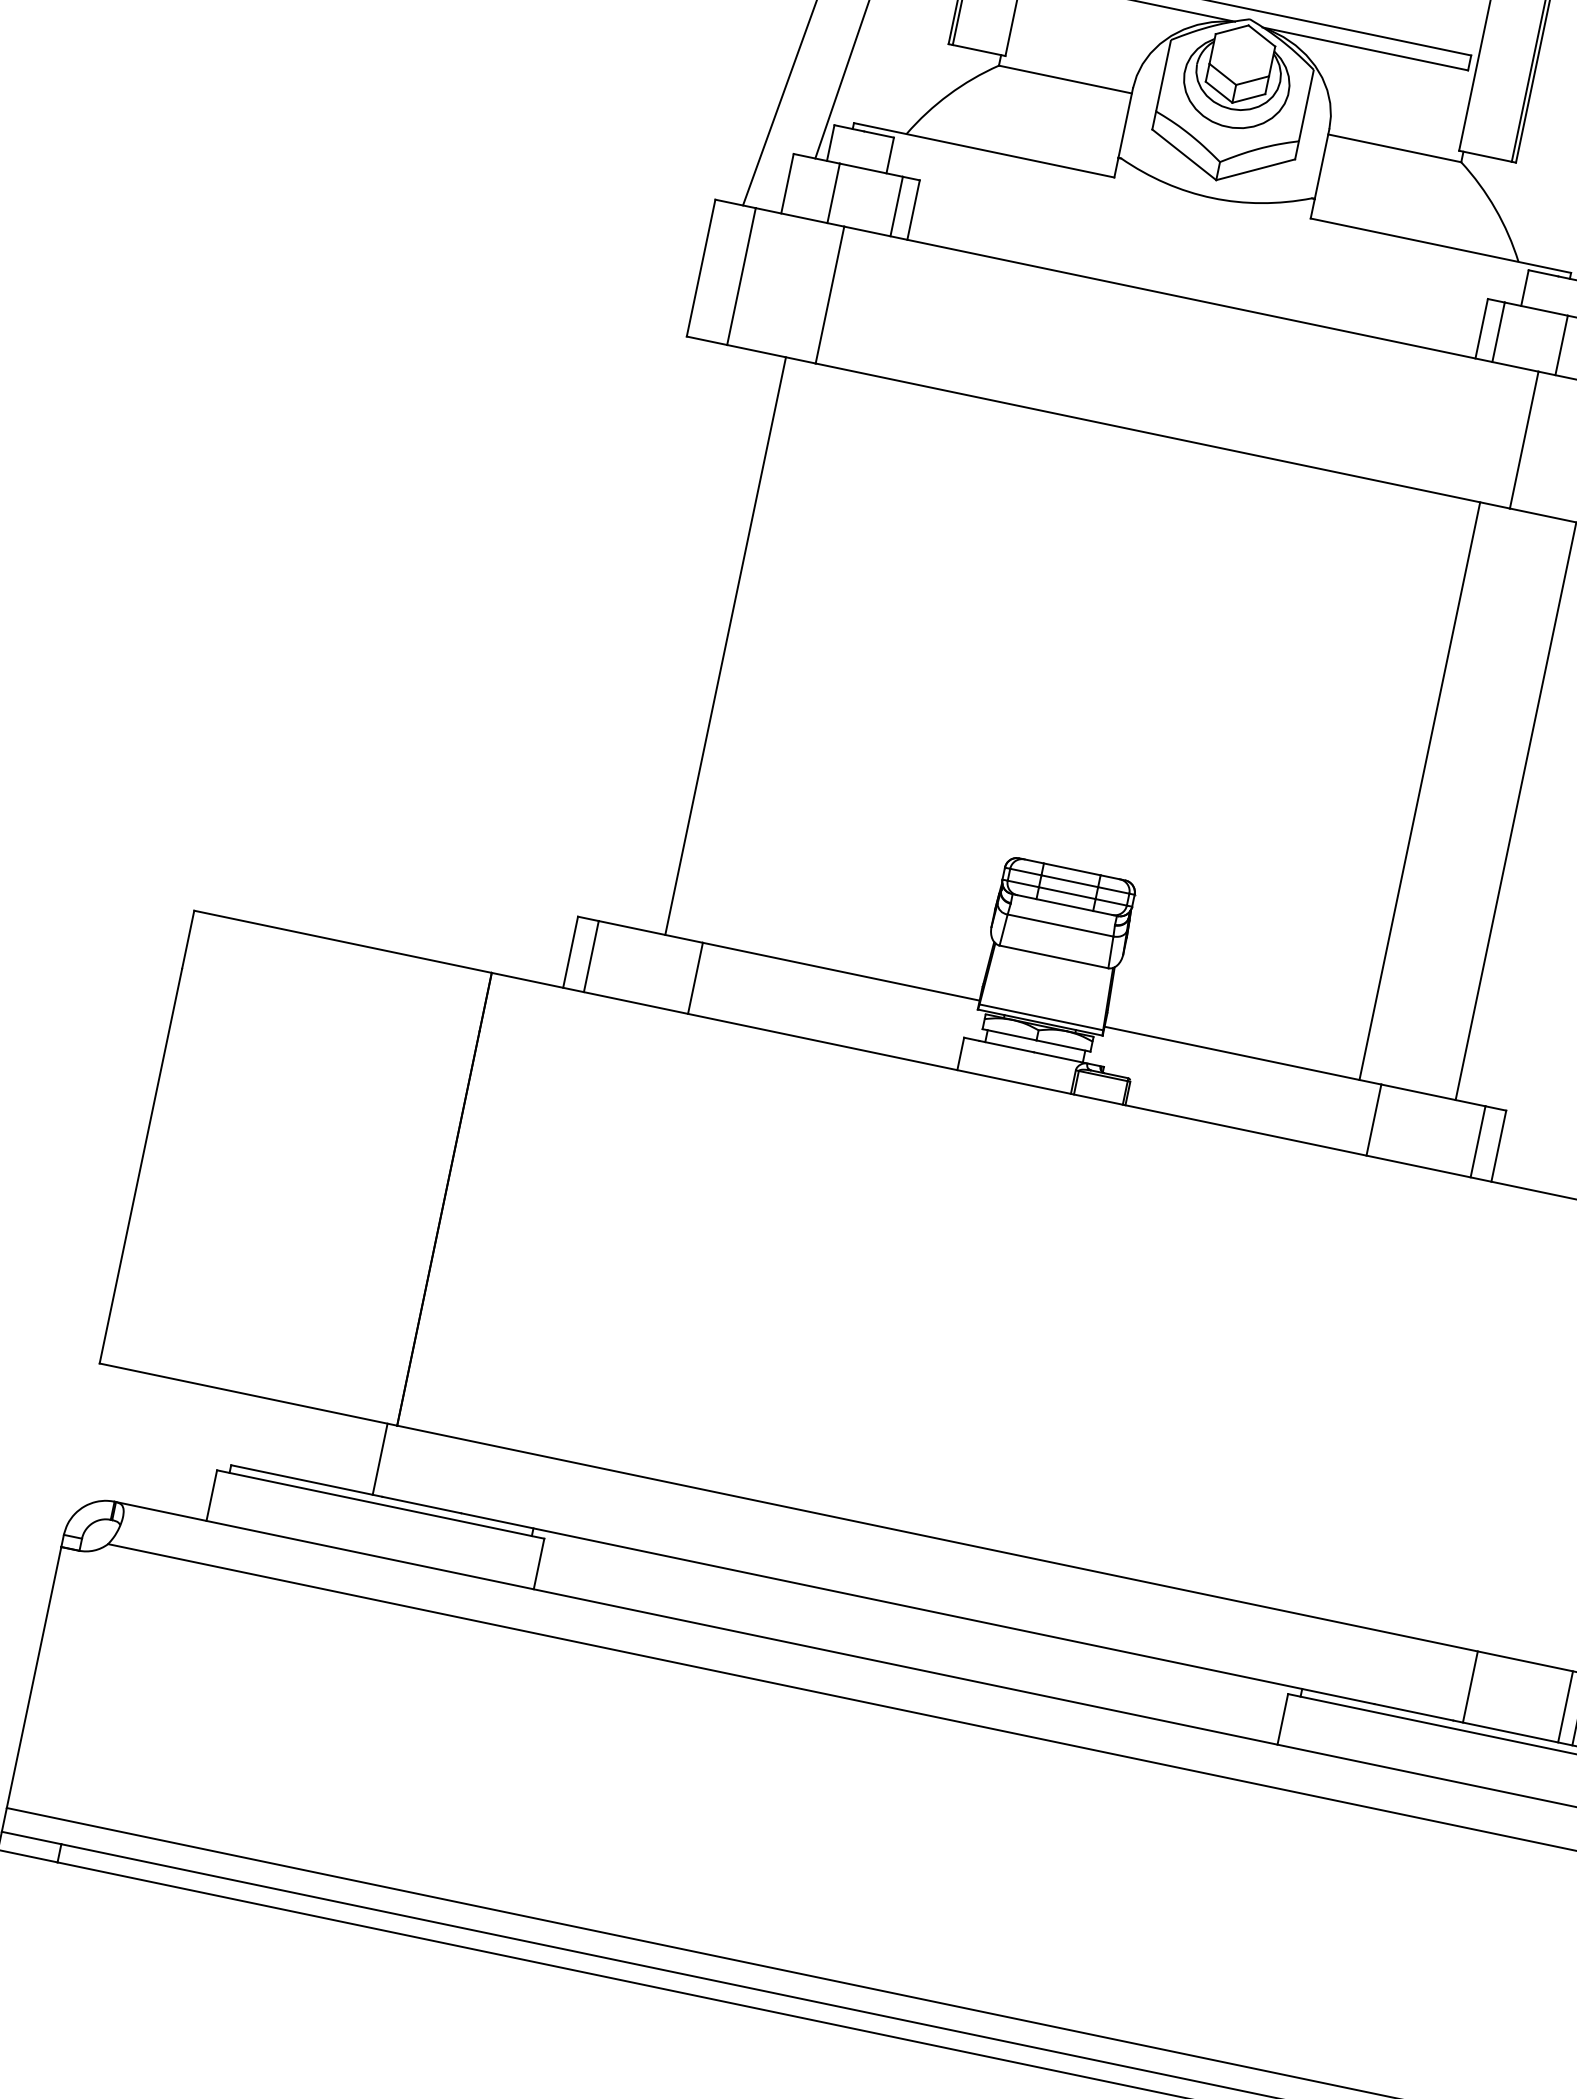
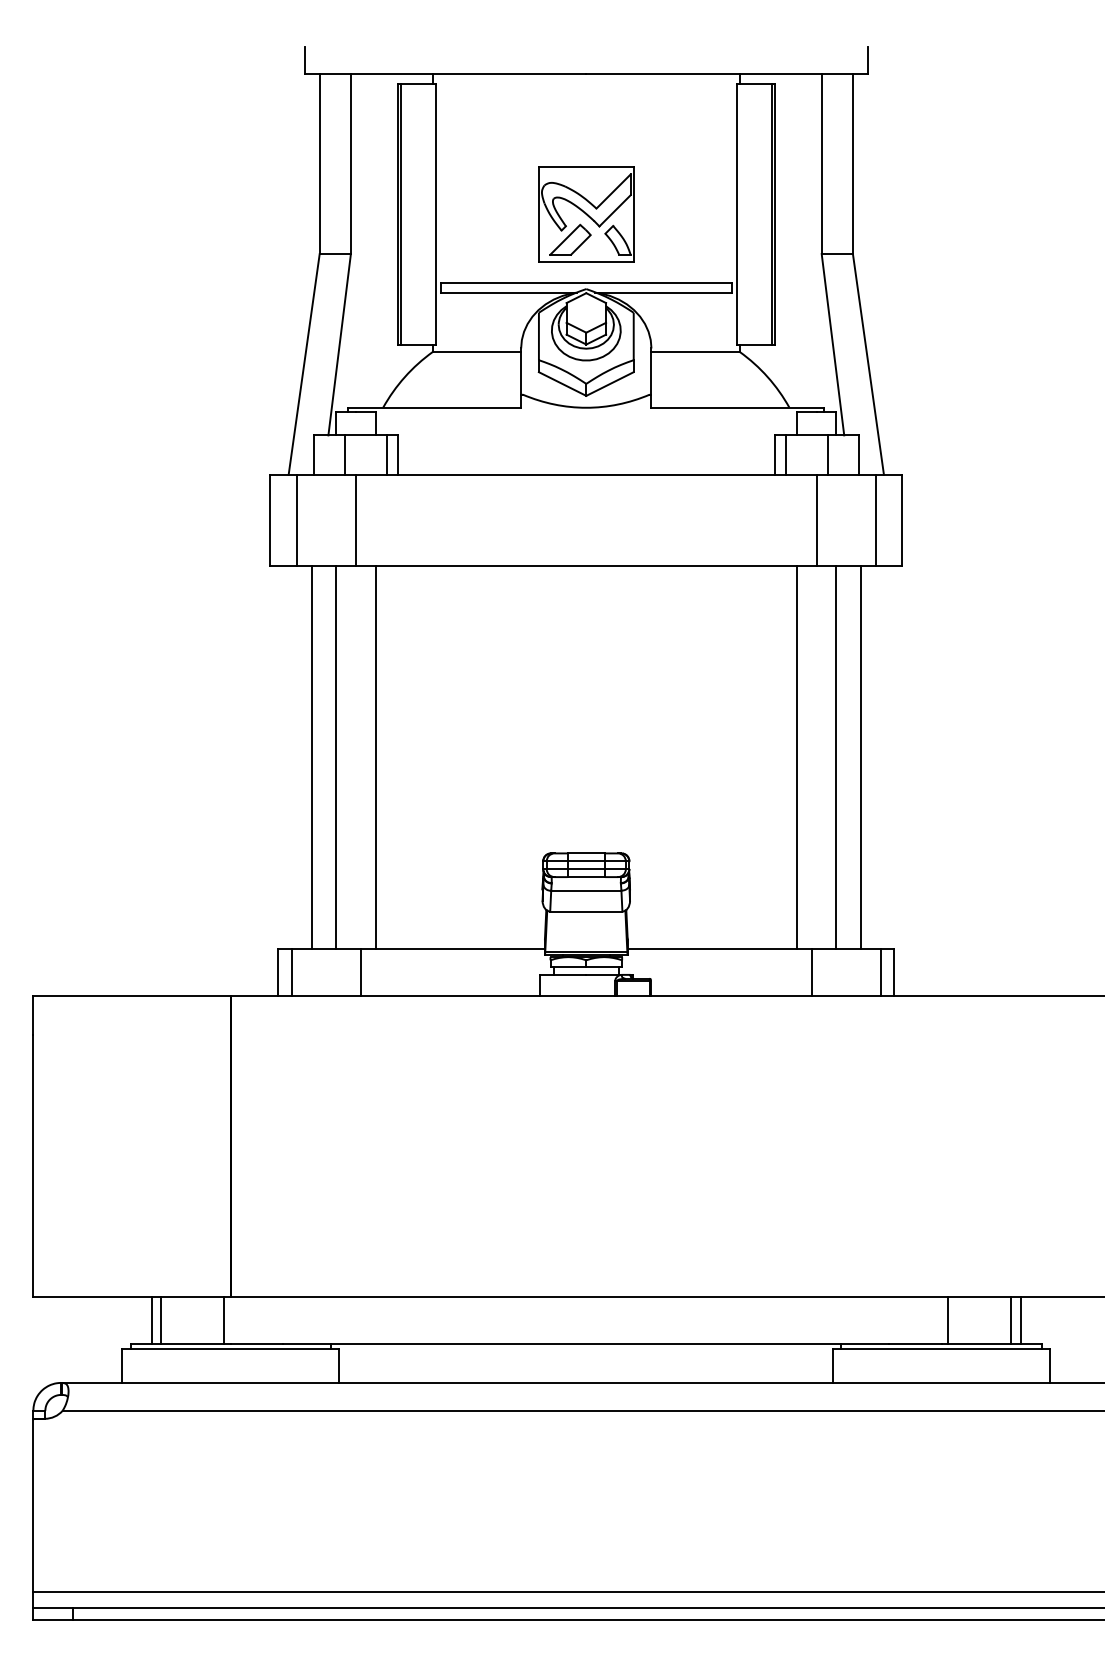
line: (688, 638) -> (311, 757), added
line: (784, 658) -> (375, 757), added
line: (1479, 803) -> (836, 757), added
line: (270, 1436) -> (151, 1320), added
line: (285, 1439) -> (161, 1320), added

